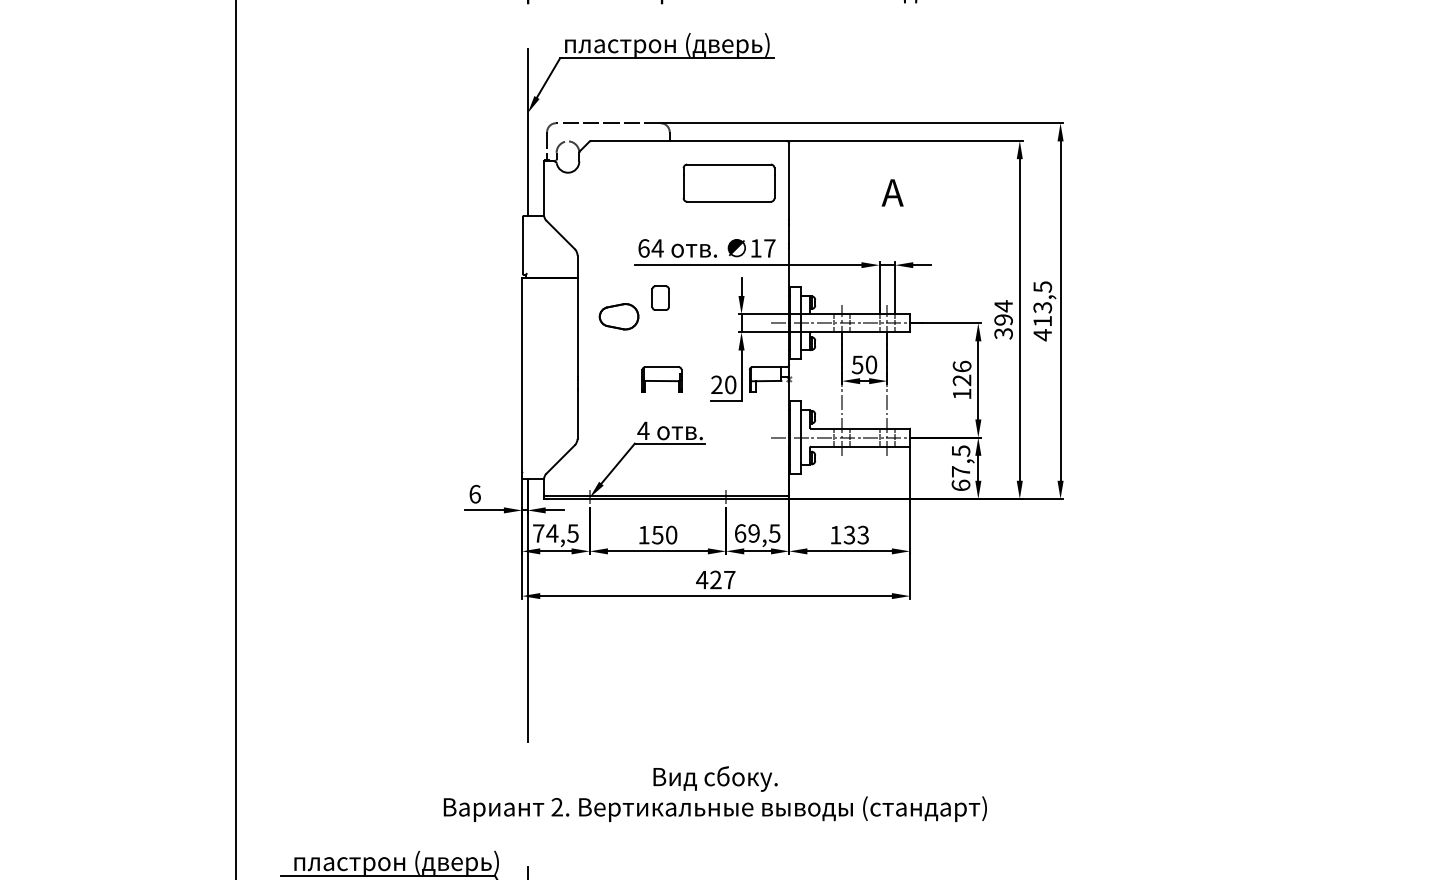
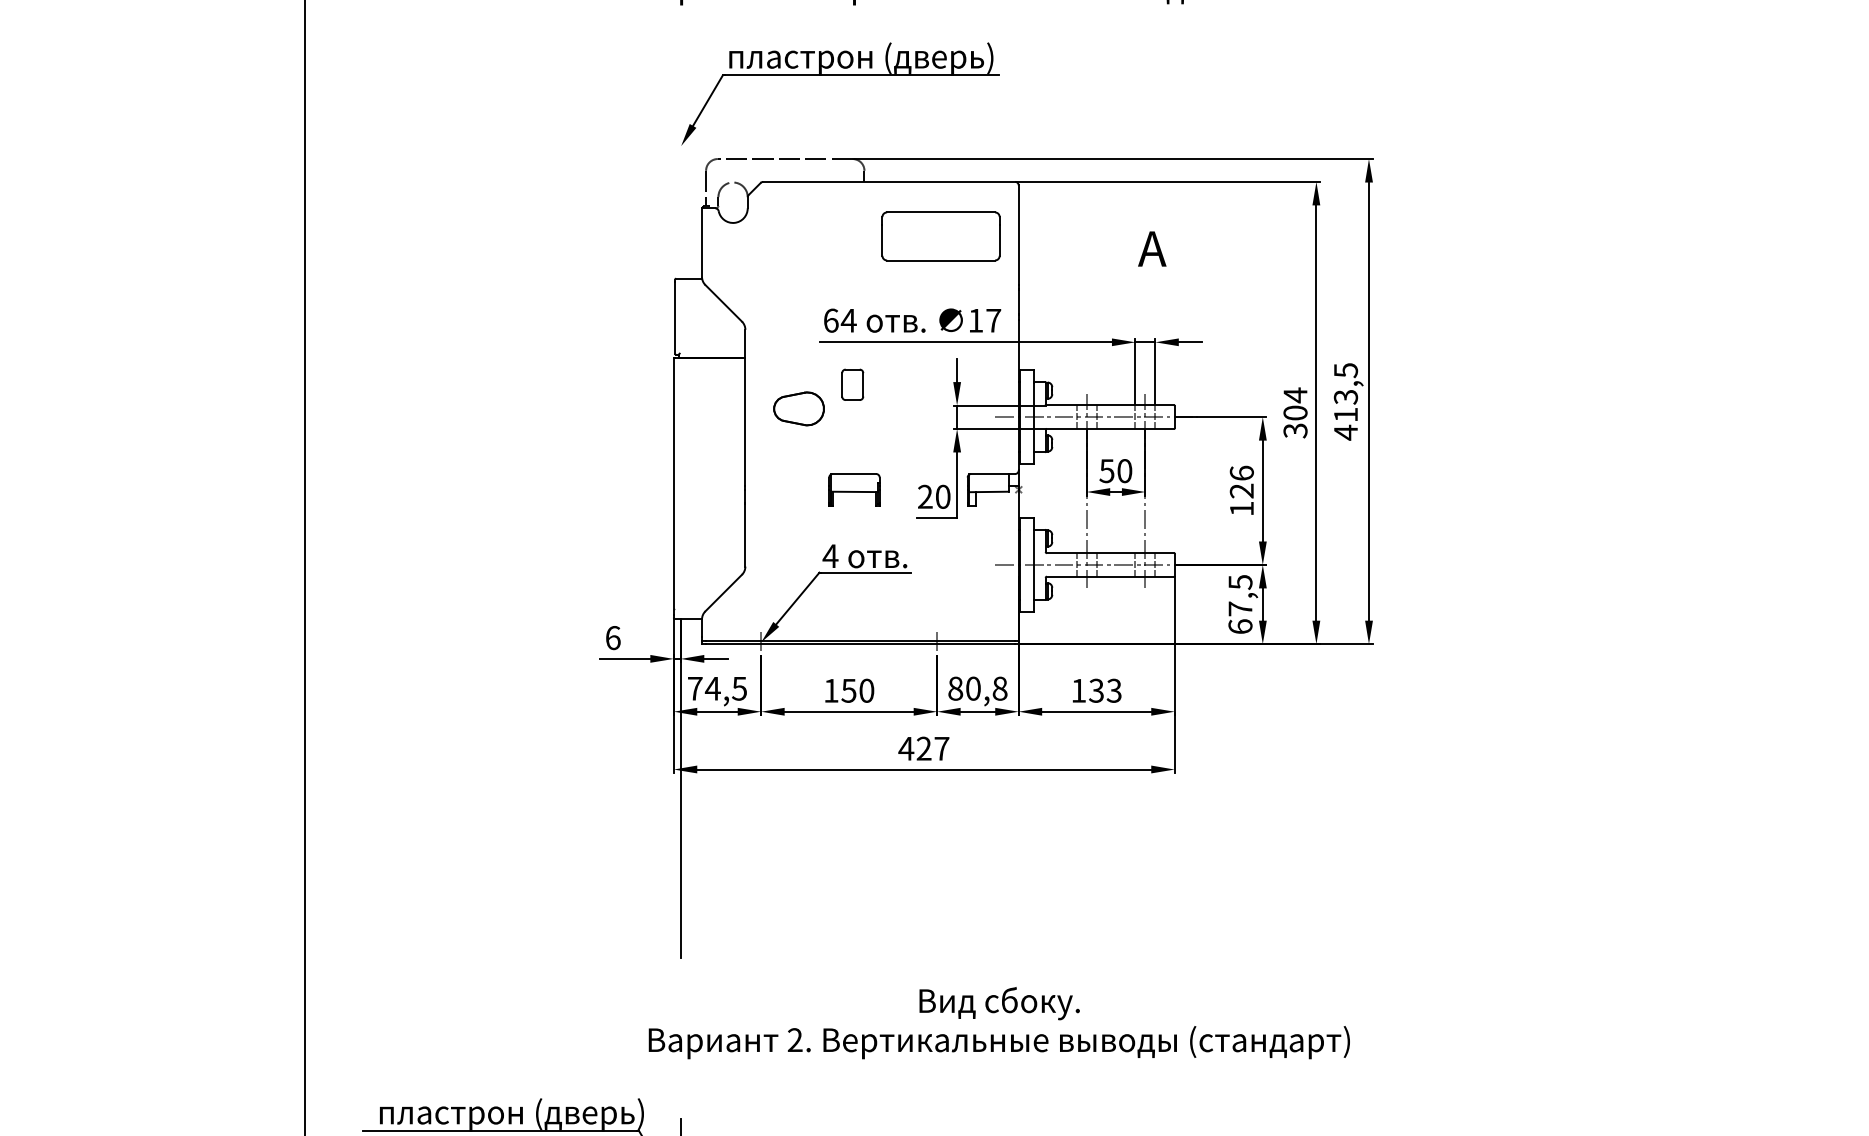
line: (528, 132) -> (681, 170), removed
text: (1003, 319) -> (1295, 412), 394 -> 304
text: (757, 533) -> (977, 688), 69,5 -> 80,8
text: (714, 794) -> (998, 1023), moved

